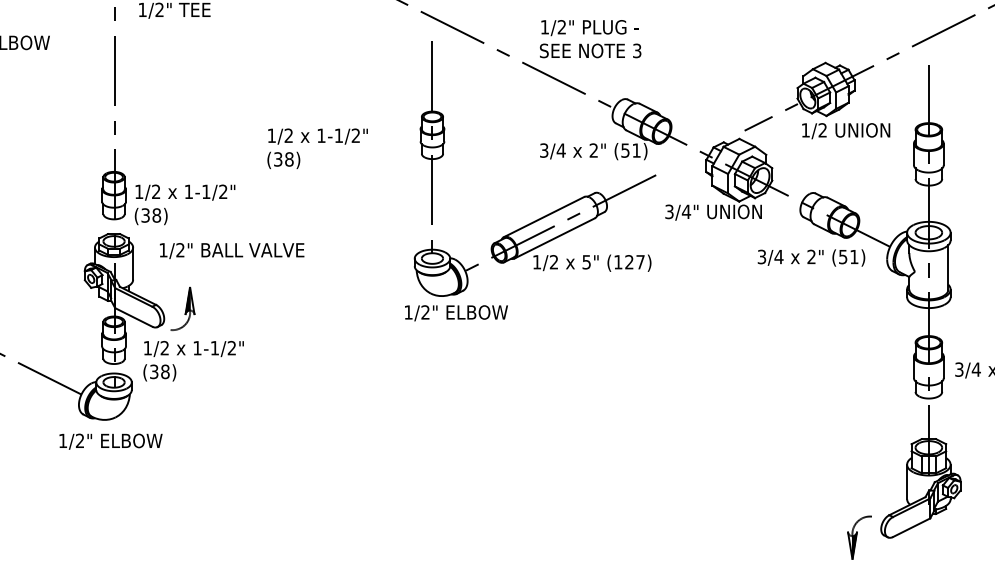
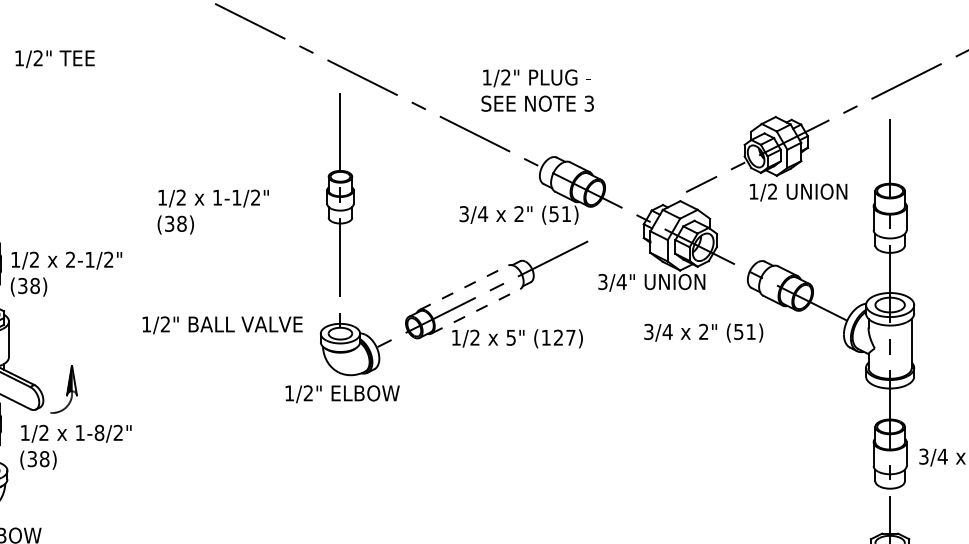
text: (590, 39) -> (537, 91), moved
text: (188, 191) -> (70, 259), 1-1/2" -> 2-1/2"
line: (544, 217) -> (464, 288), solid -> dashed
line: (554, 238) -> (475, 311), solid -> dashed
text: (232, 251) -> (223, 325), moved
text: (811, 257) -> (703, 332), moved
text: (456, 313) -> (342, 394), moved
text: (214, 348) -> (99, 433), 1-1/2" -> 1-8/2"

